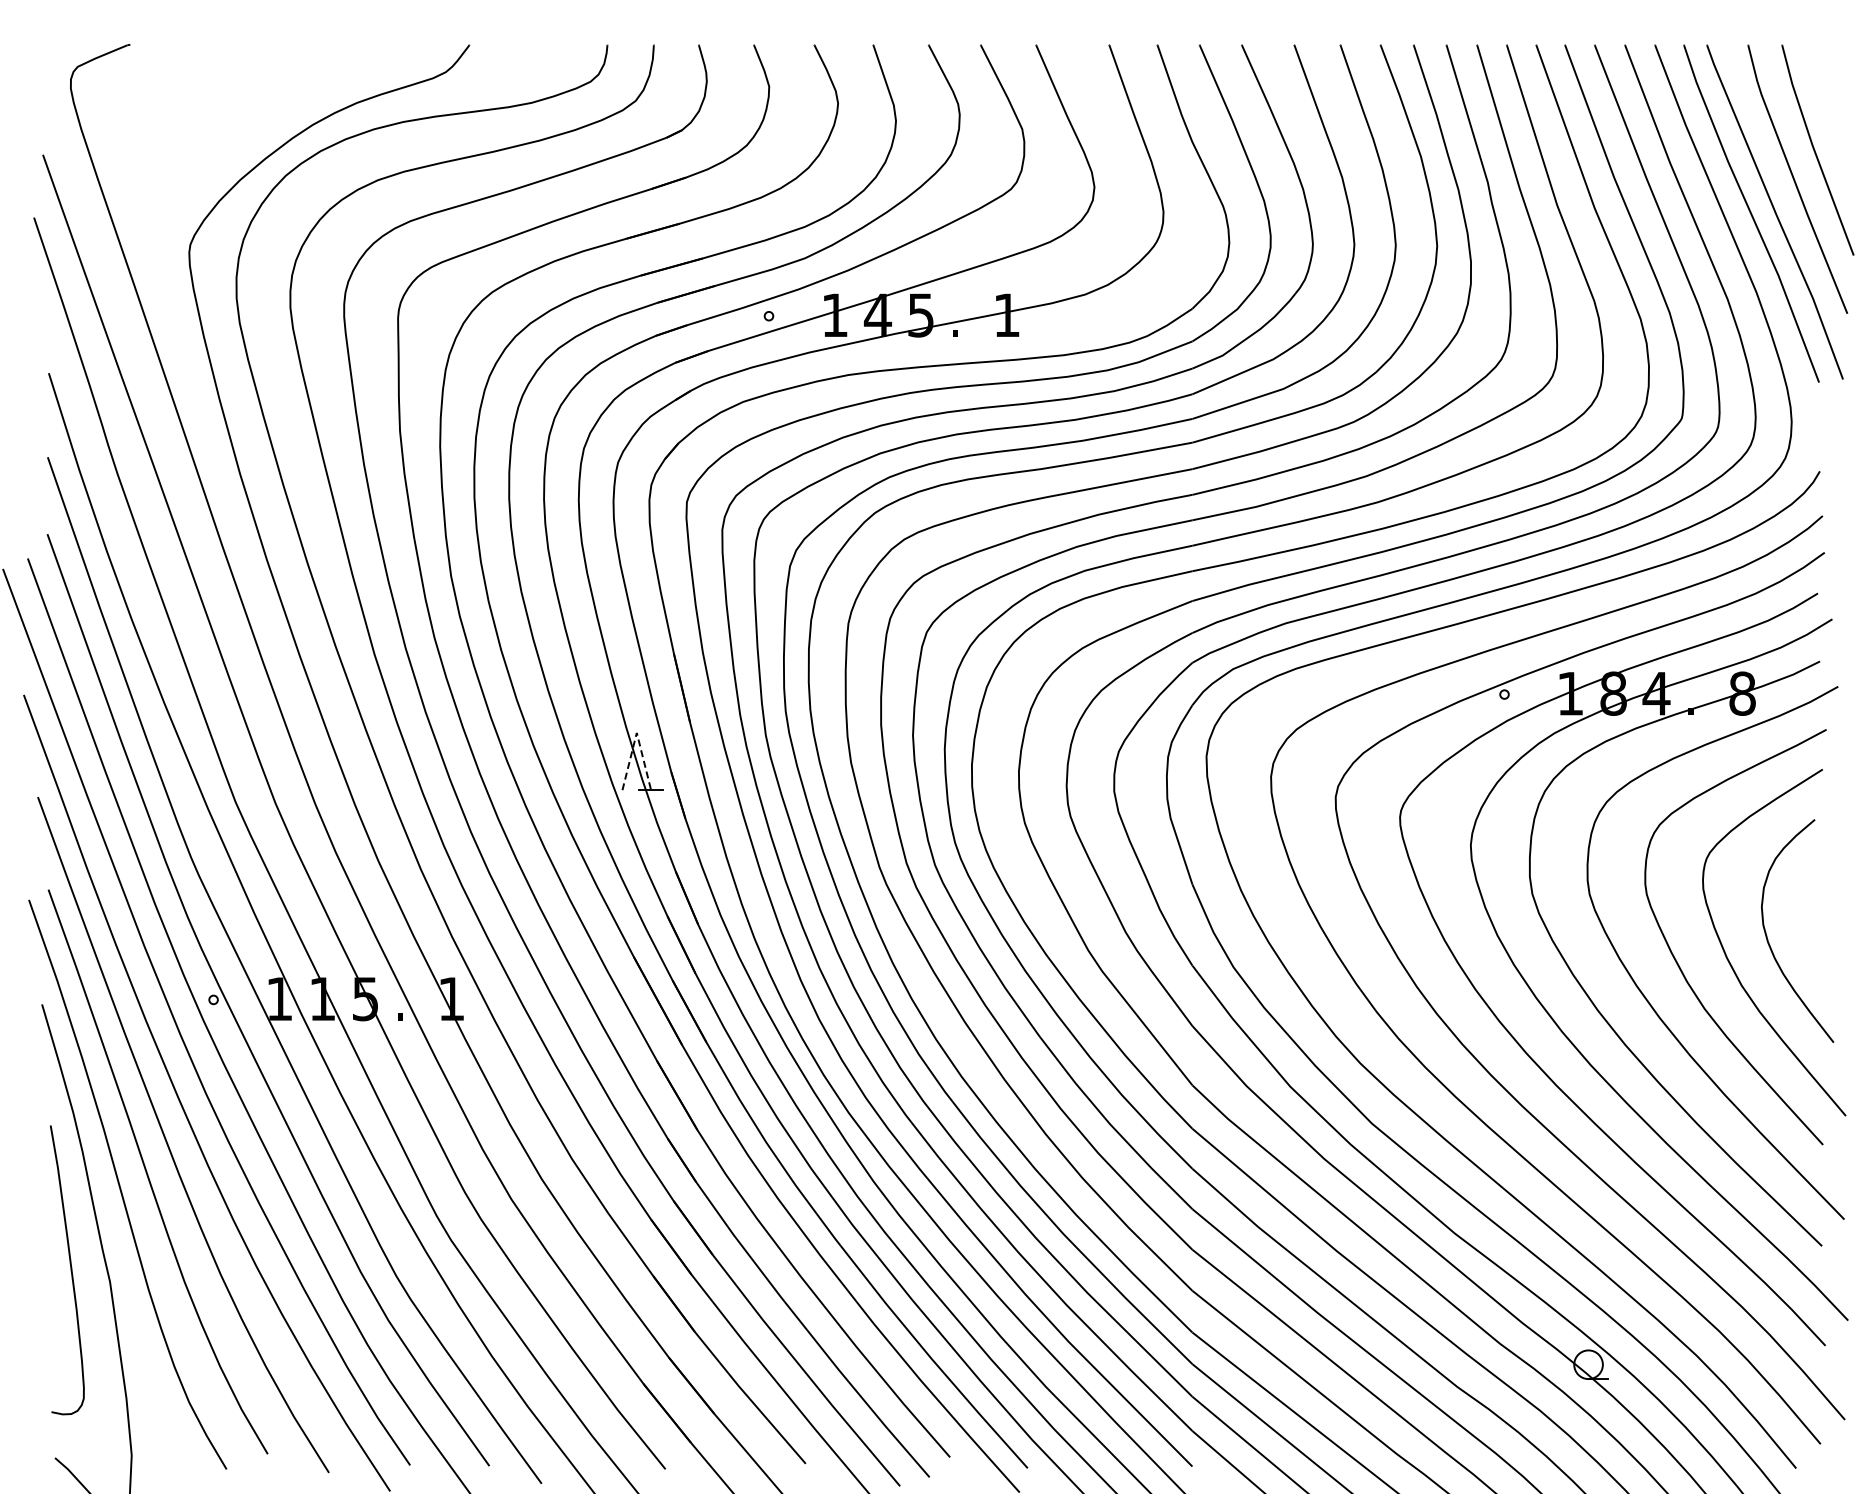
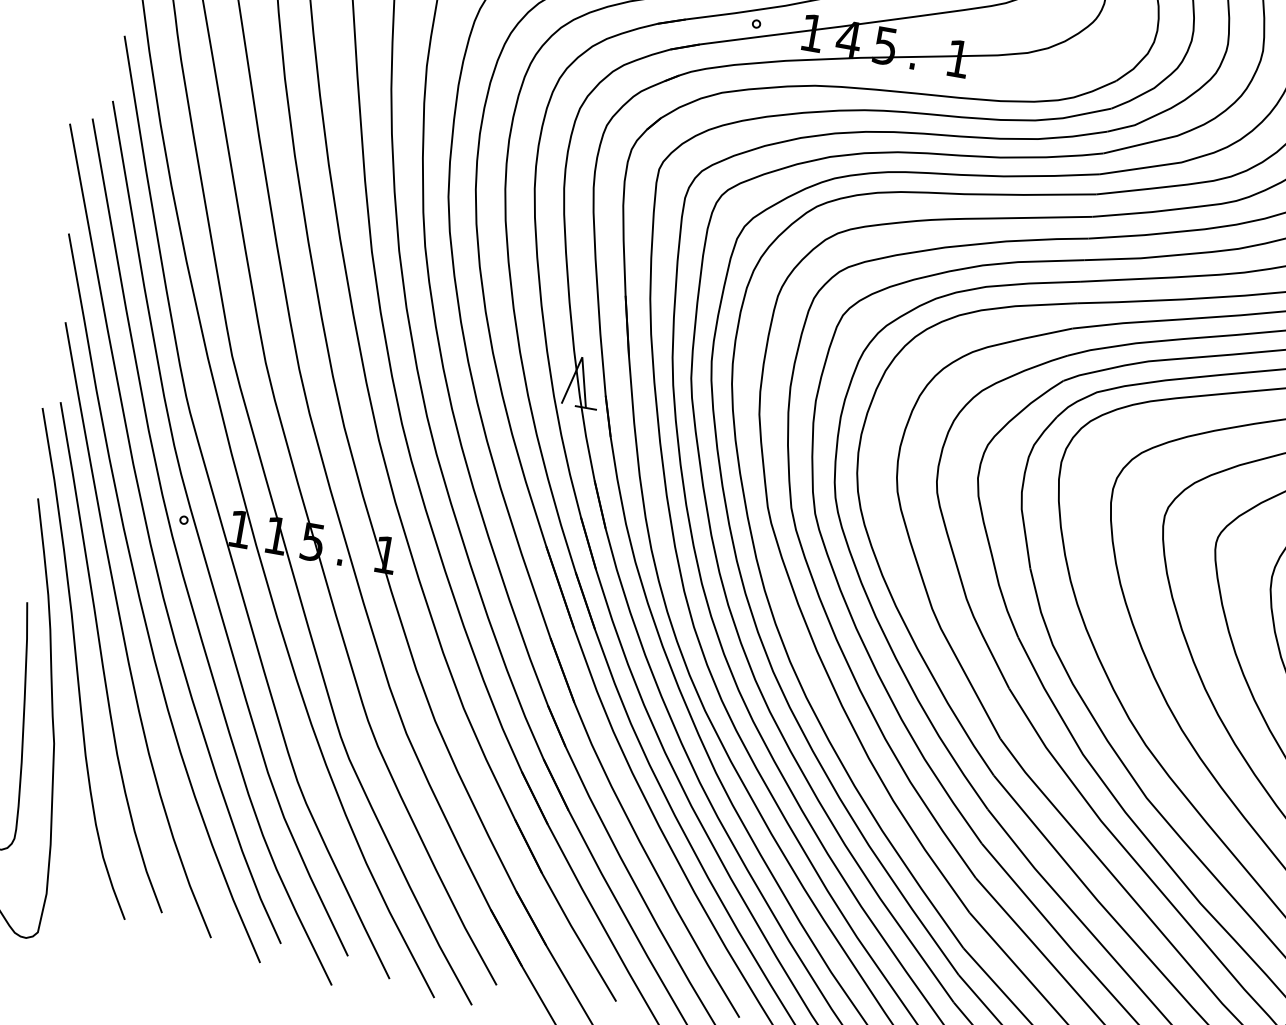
line: (636, 732) -> (582, 356), dashed -> solid

